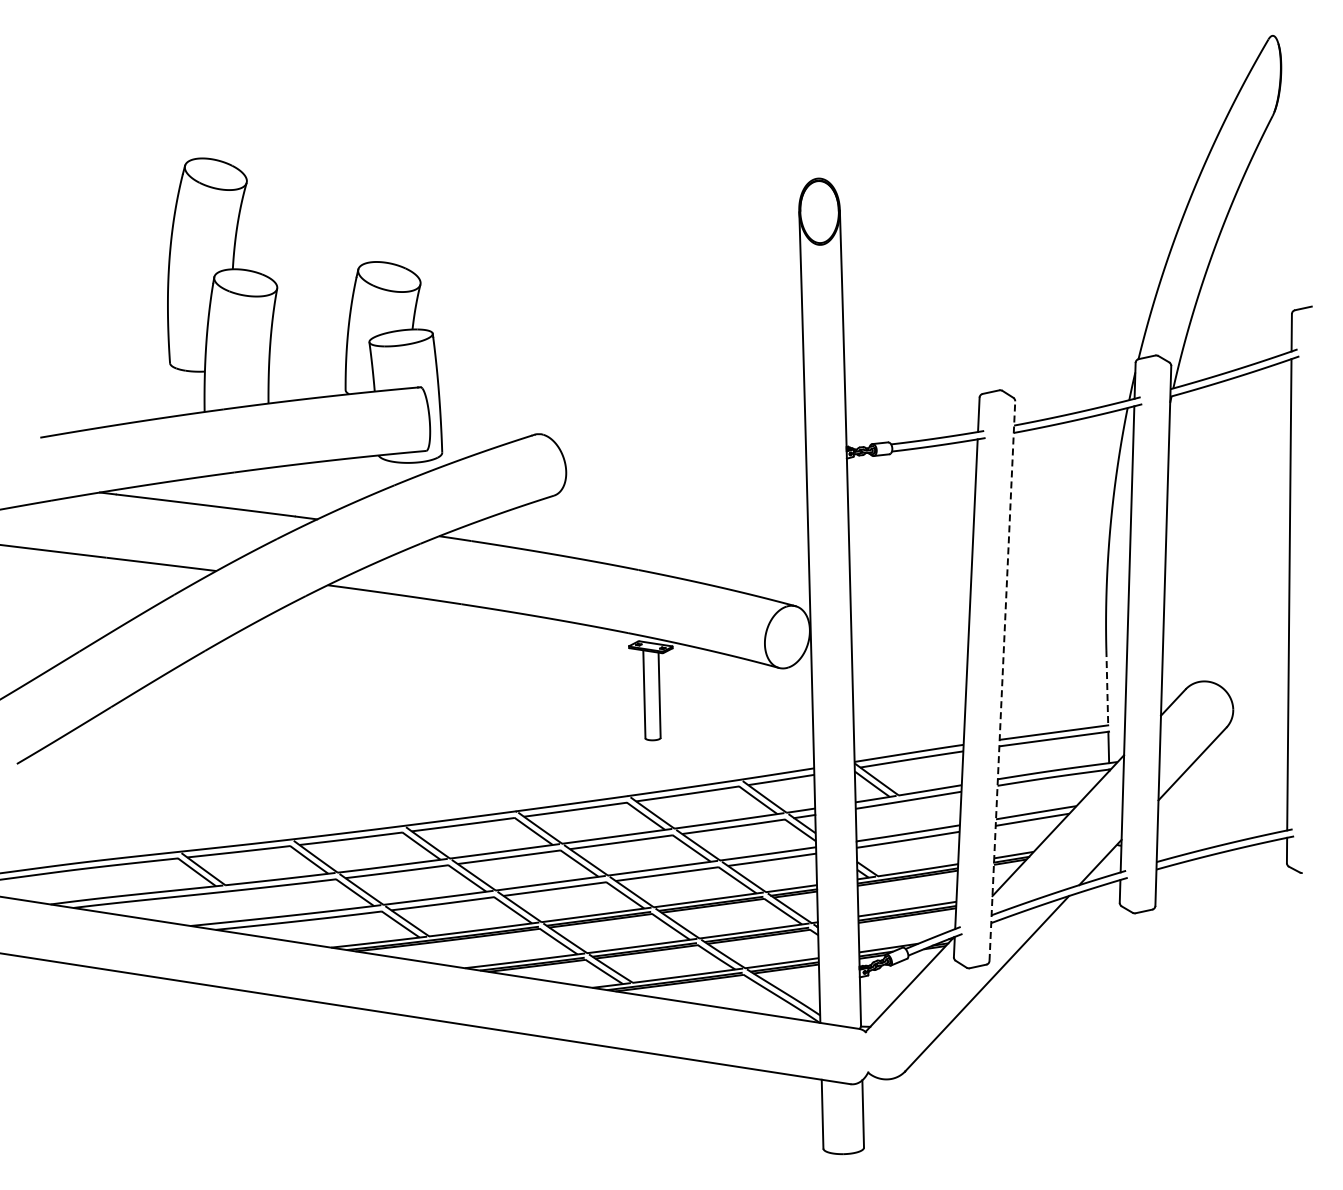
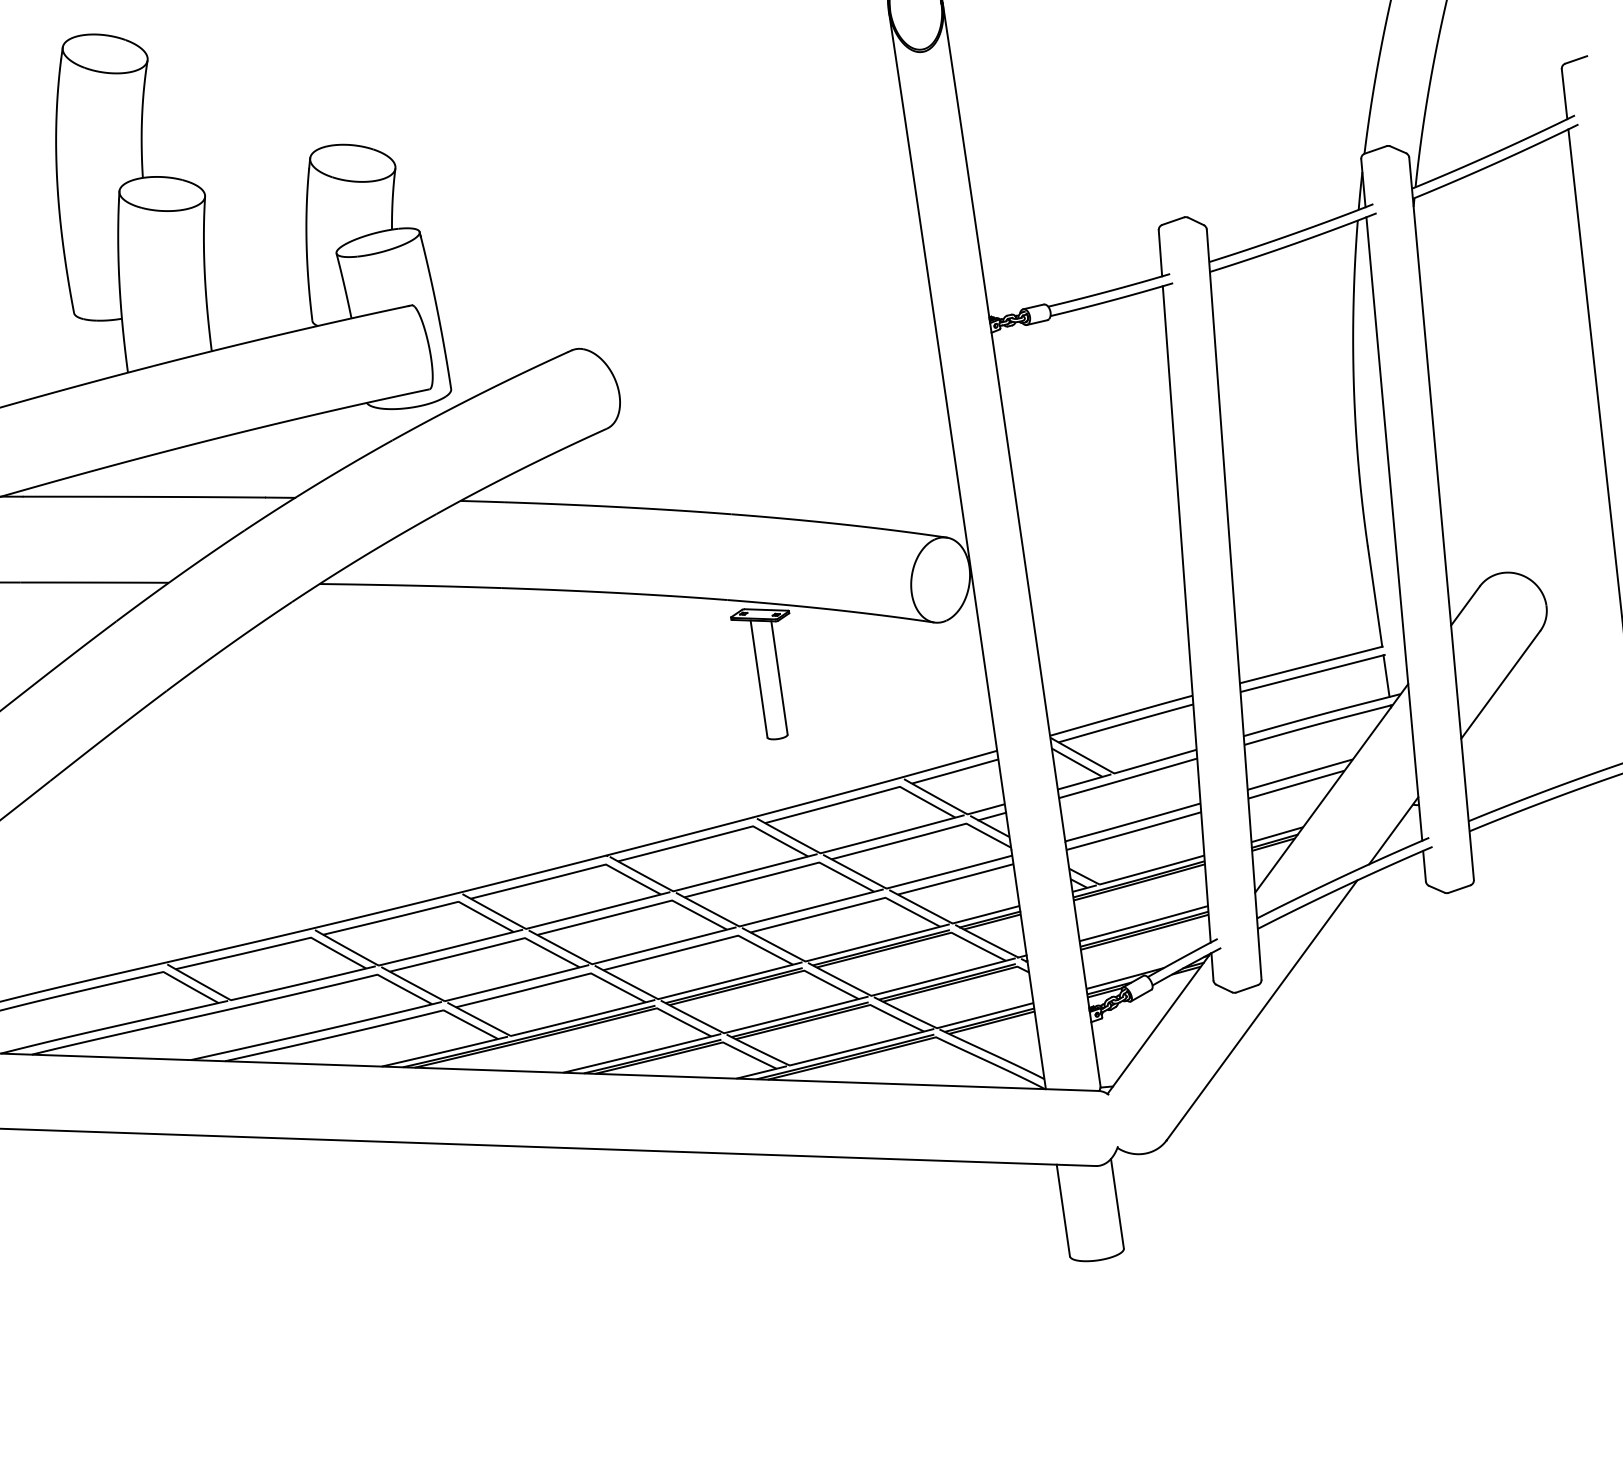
line: (1002, 680) -> (1234, 603), dashed -> solid
line: (1107, 687) -> (1375, 596), dashed -> solid

